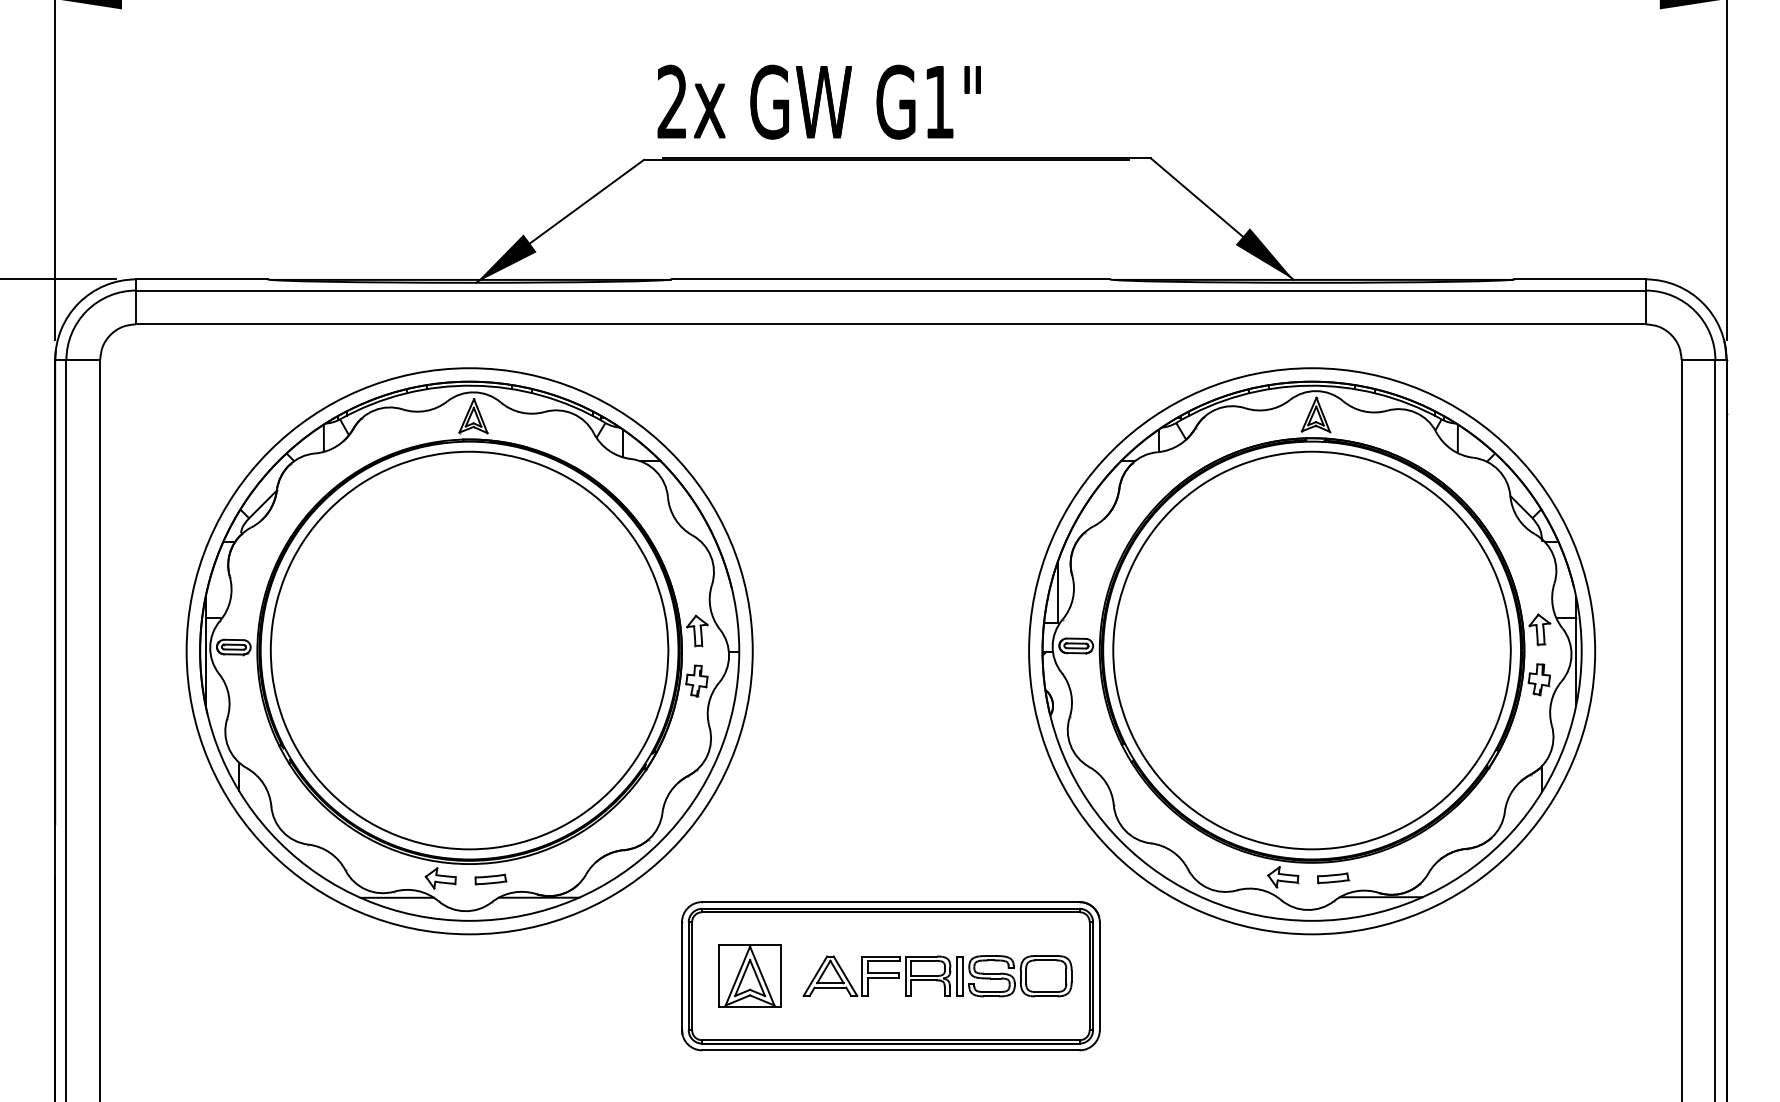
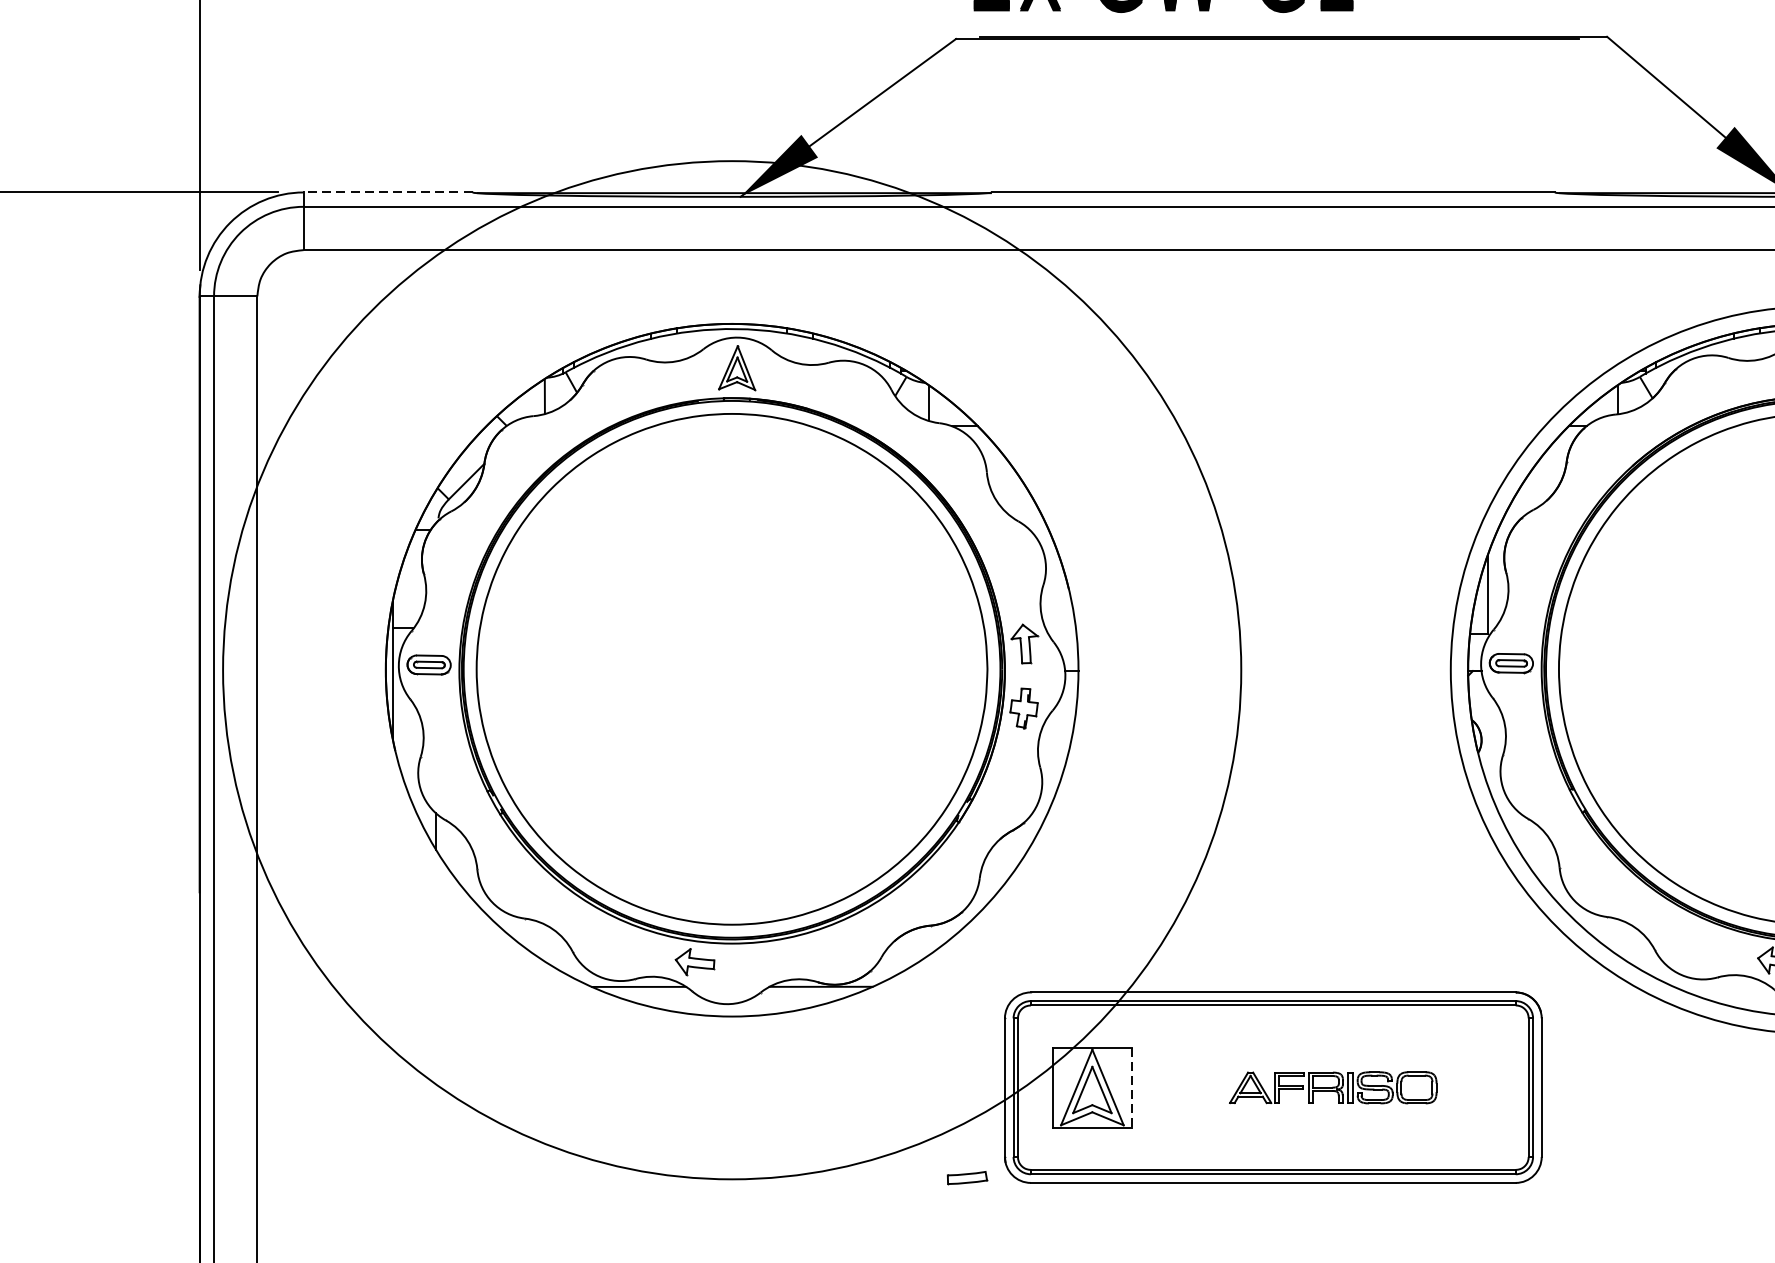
line: (201, 279) -> (387, 192), solid -> dashed
circle: (469, 651) -> (731, 670), size x1.4
part: (490, 879) -> (967, 1177), moved
line: (781, 976) -> (1132, 1088), solid -> dashed
part: (937, 976) -> (1333, 1088), size x0.6

